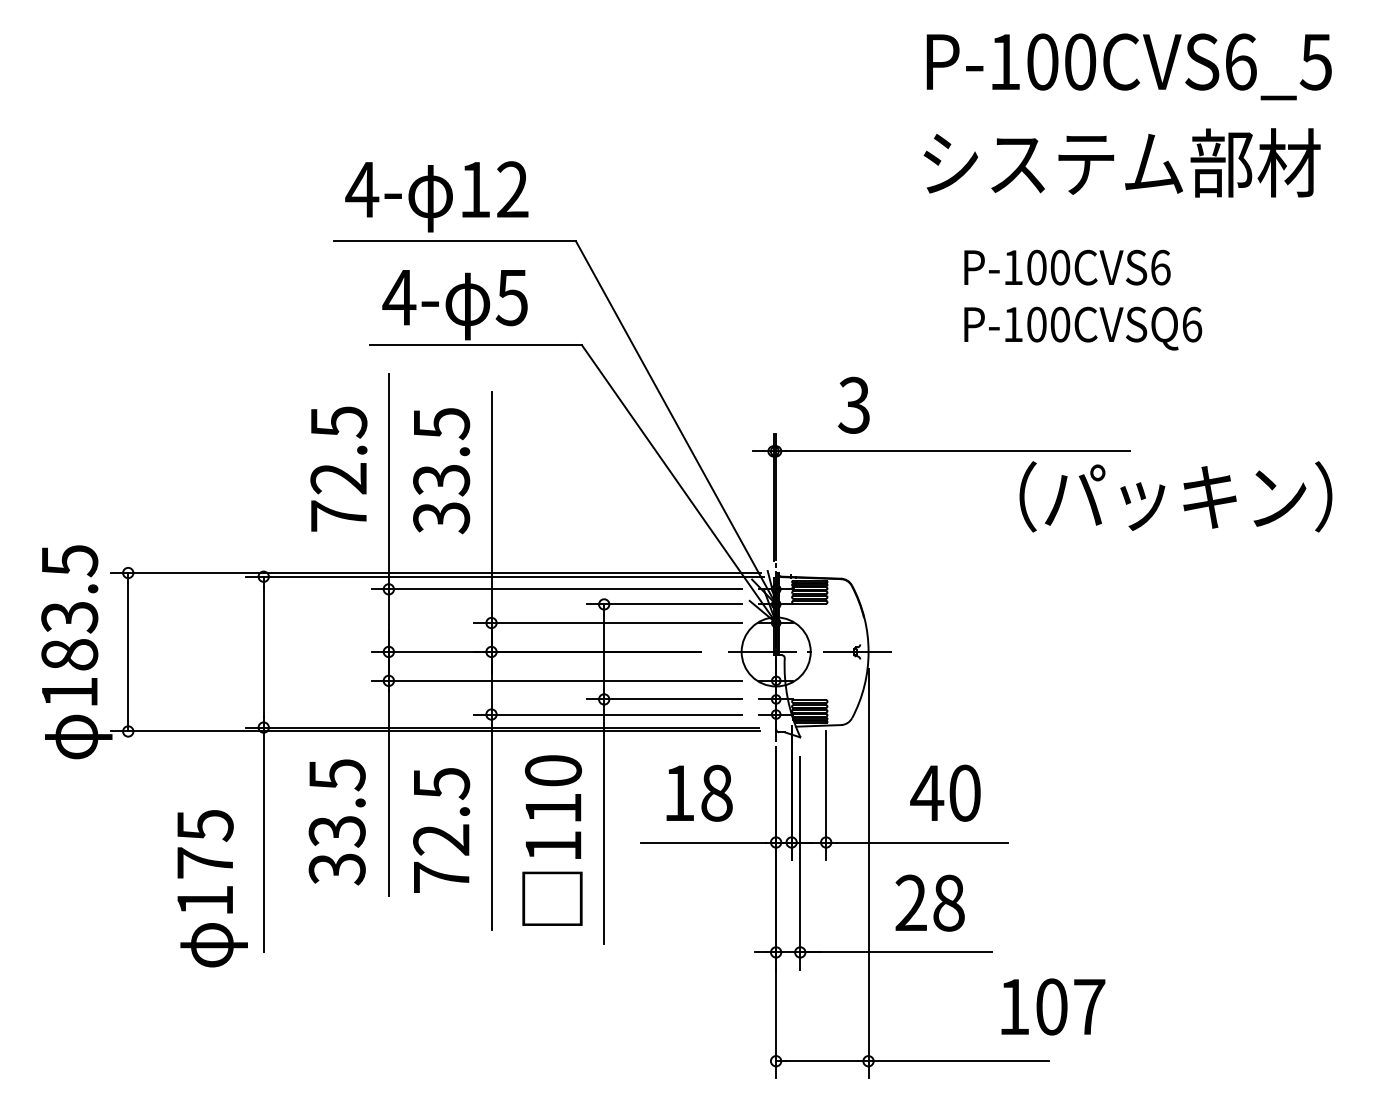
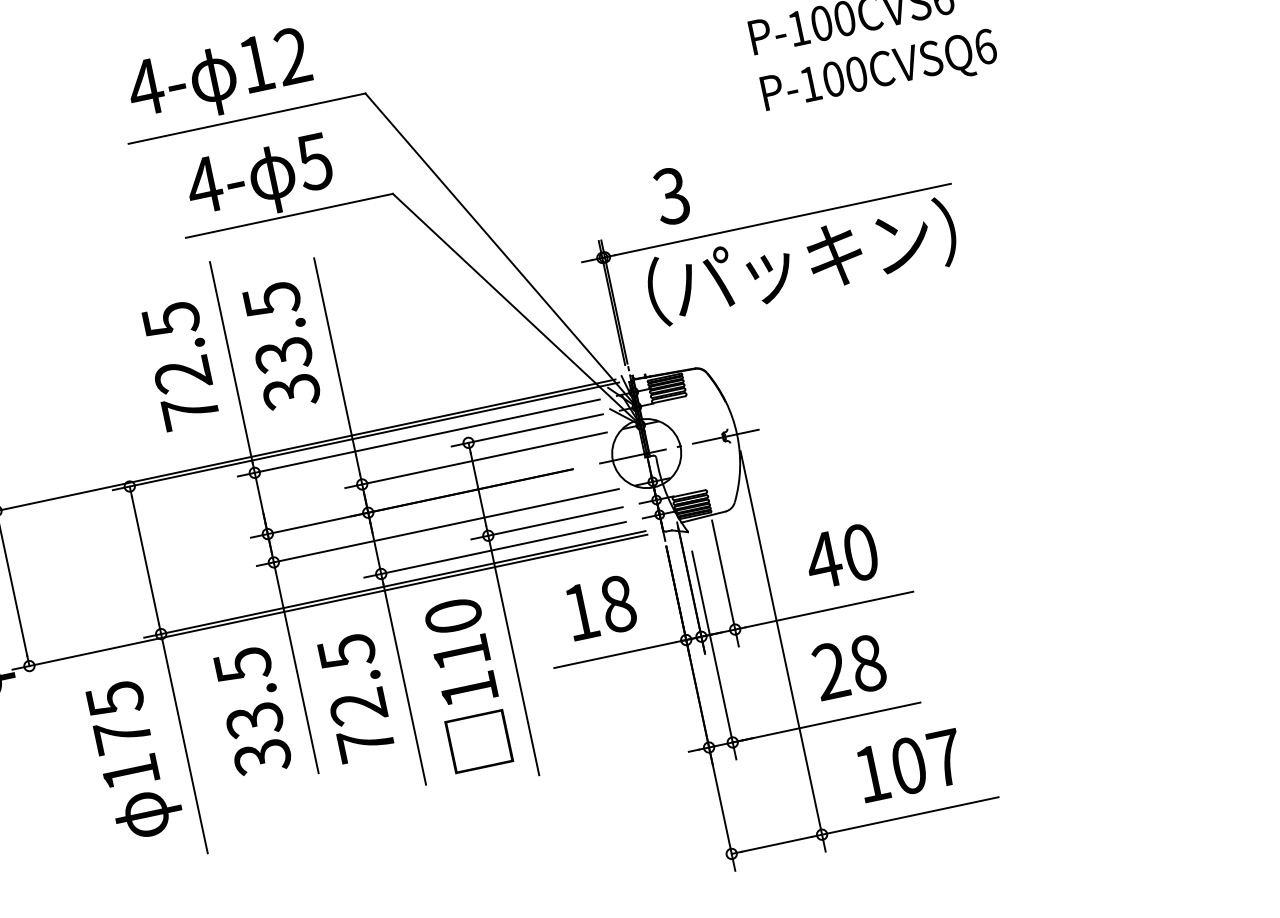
text: (1175, 496) -> (801, 261), moved
text: (212, 888) -> (135, 759), moved
text: (1053, 1006) -> (910, 765), moved

